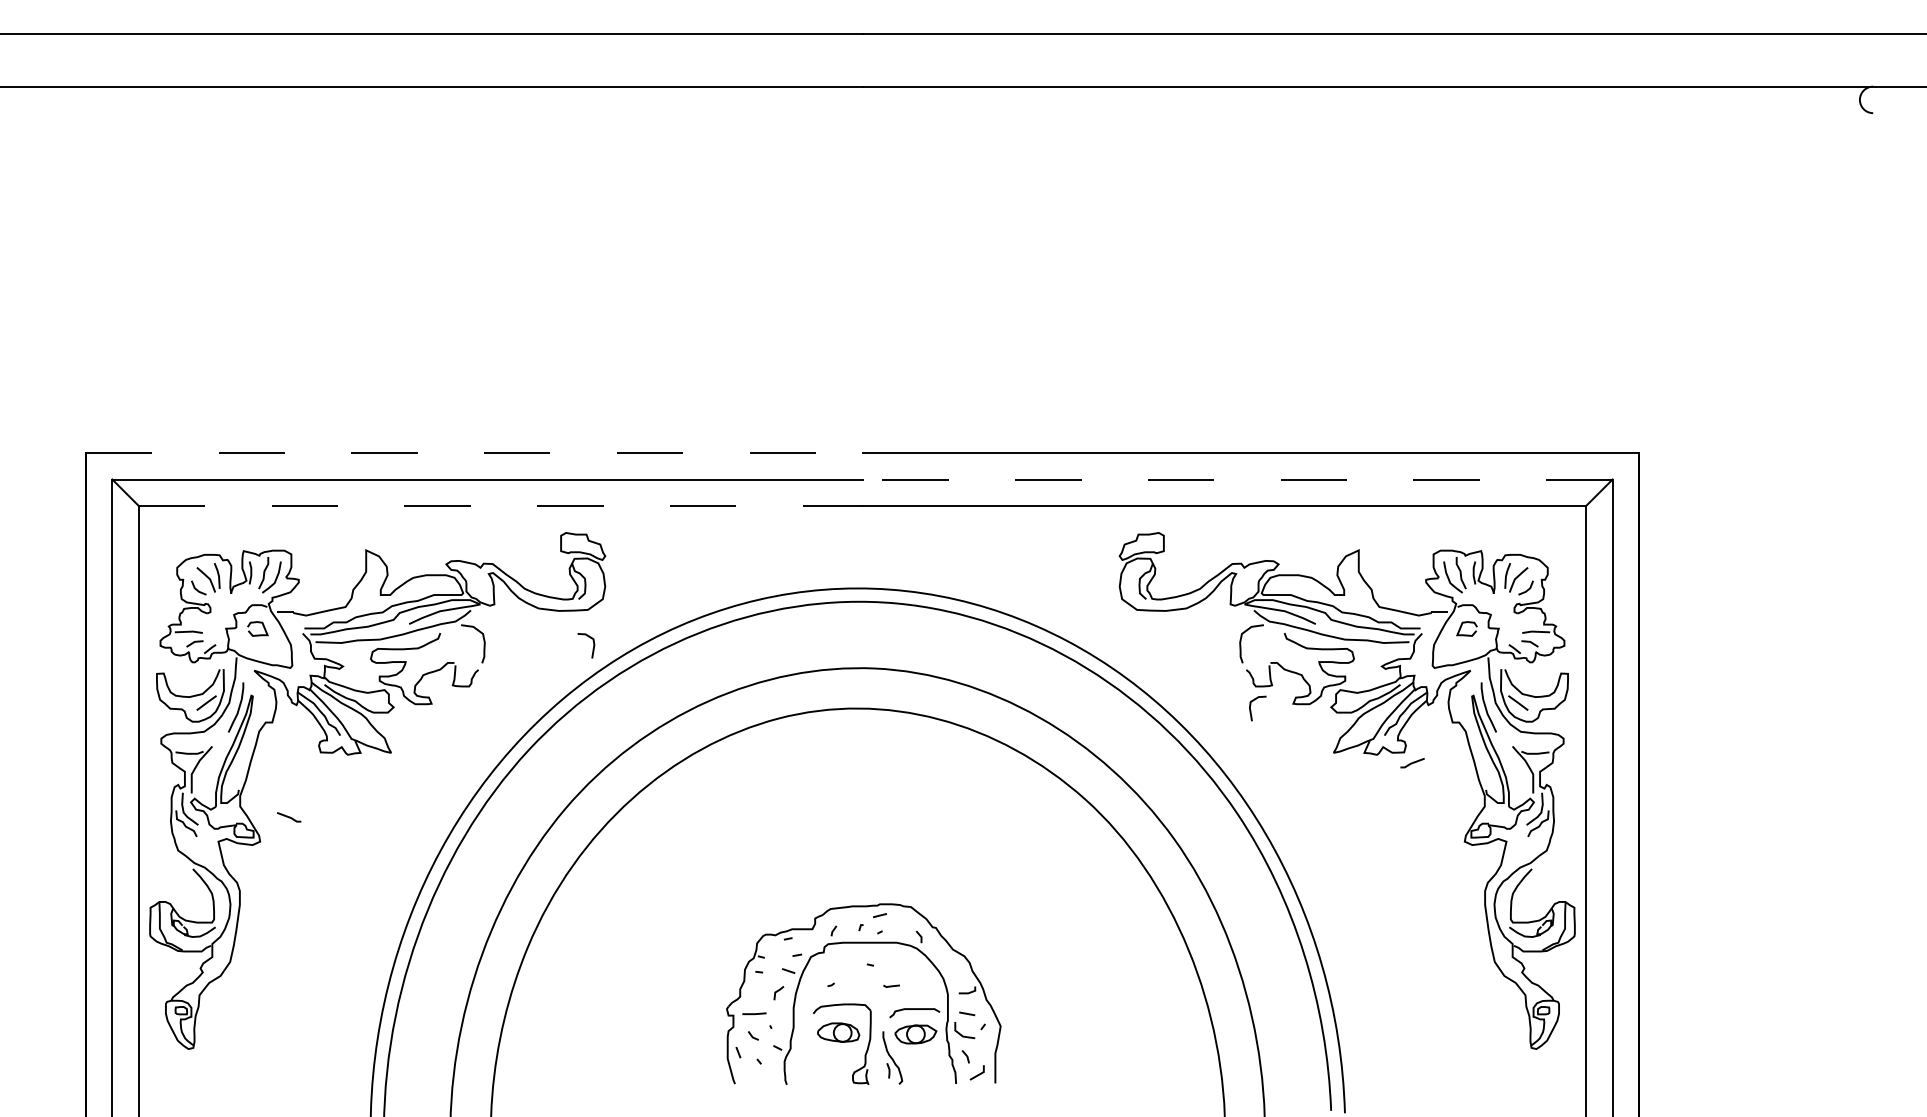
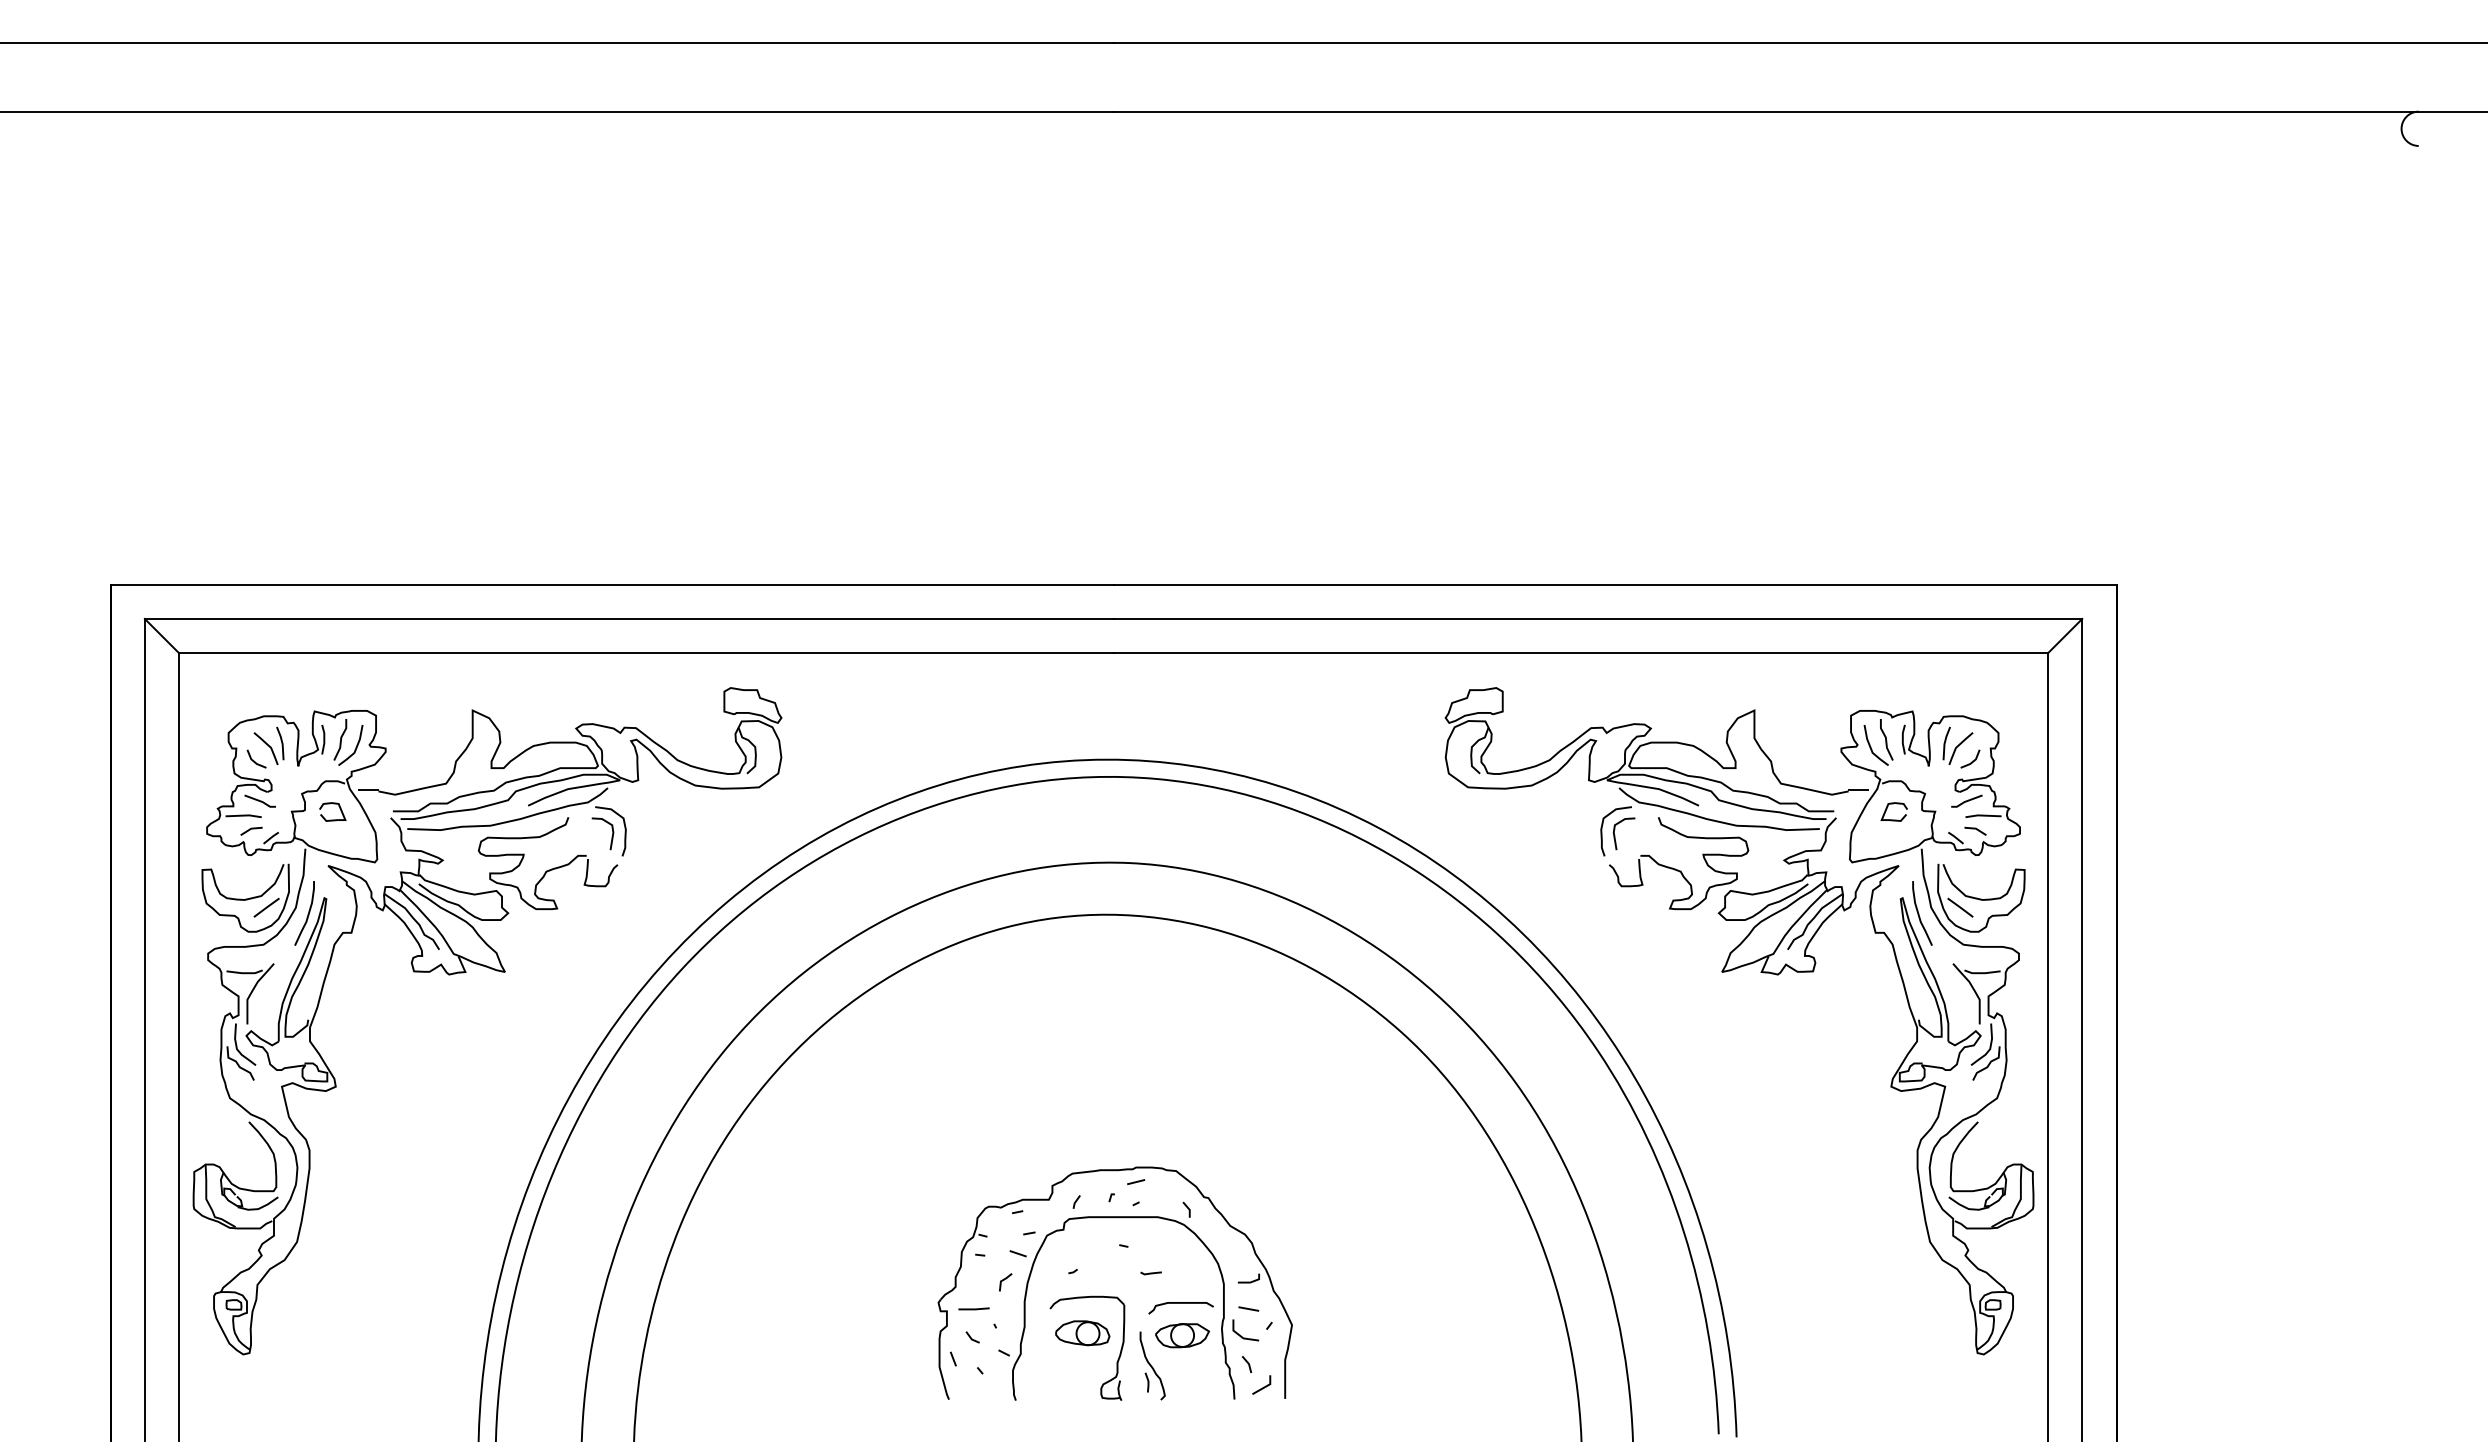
line: (474, 452) -> (612, 584), dashed -> solid
line: (1237, 479) -> (1597, 618), dashed -> solid
line: (500, 506) -> (646, 653), dashed -> solid
line: (592, 647) -> (611, 836), moved
line: (1251, 709) -> (1615, 835), moved
line: (1412, 762) -> (1966, 800), moved
line: (288, 816) -> (259, 800), moved

